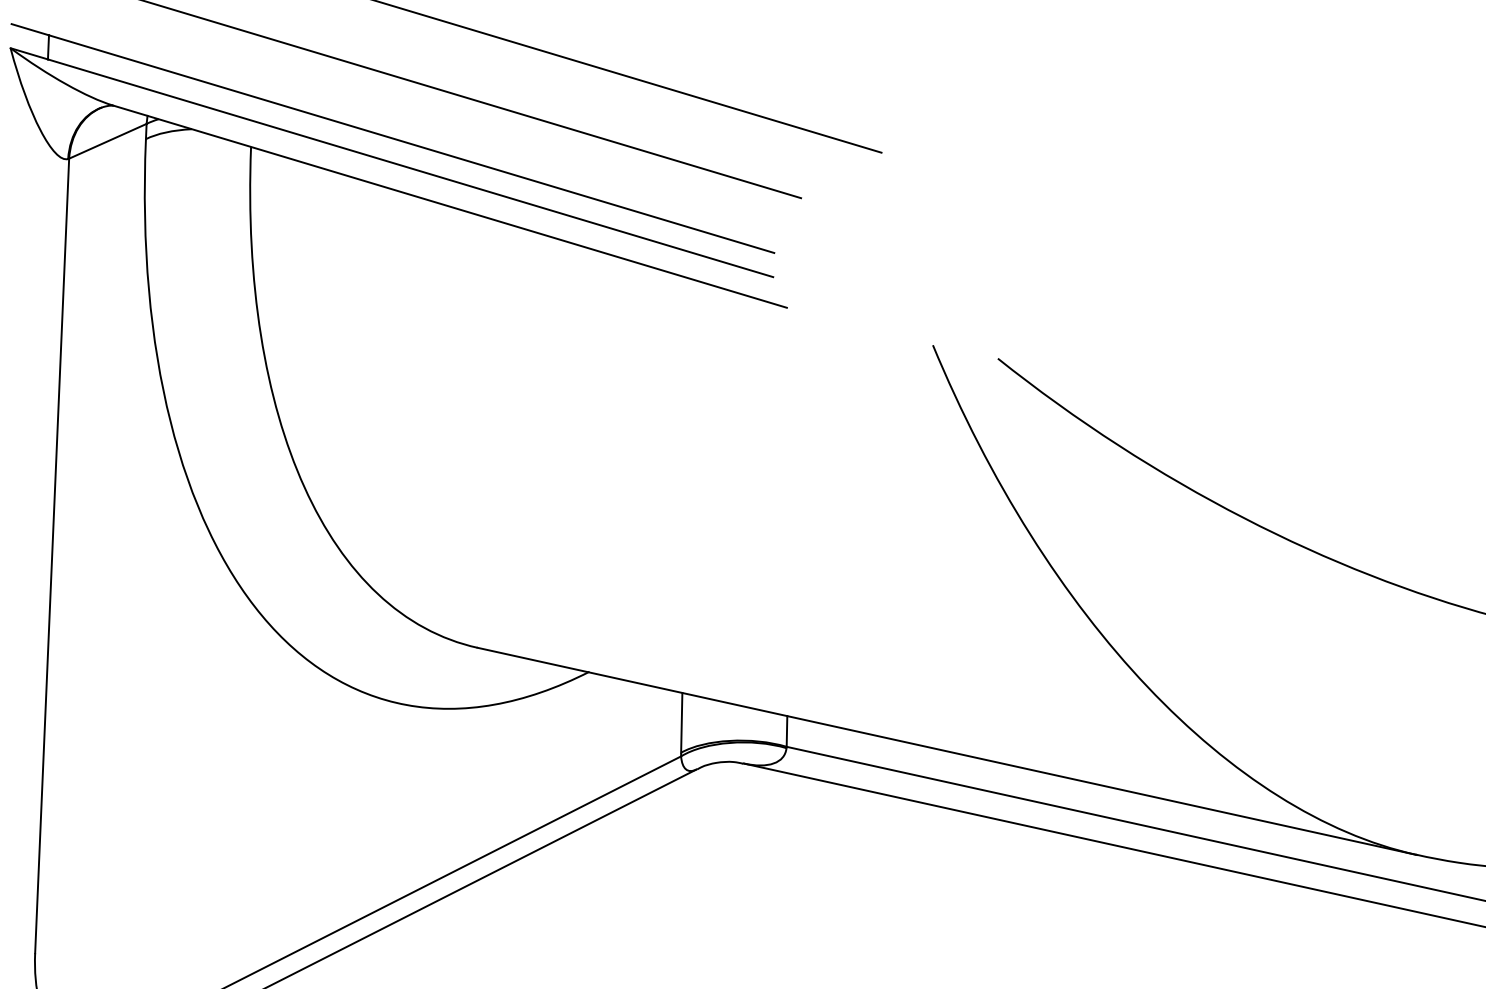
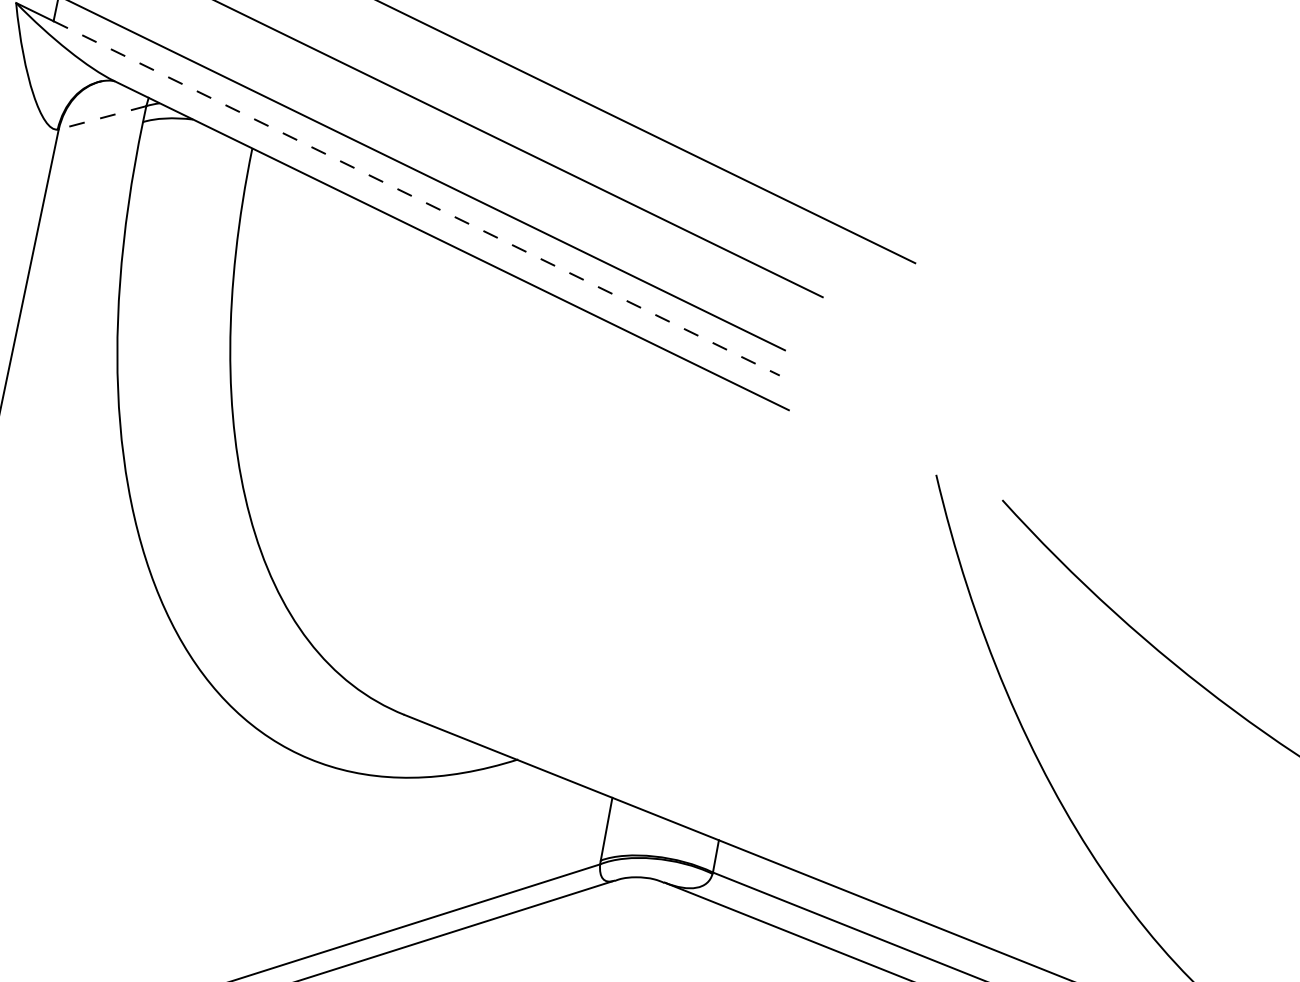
line: (107, 141) -> (102, 117), solid -> dashed
line: (410, 168) -> (416, 198), solid -> dashed

